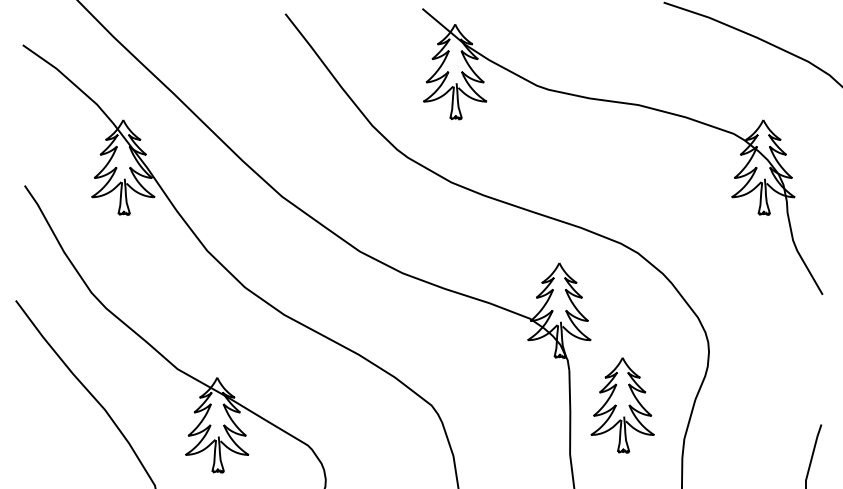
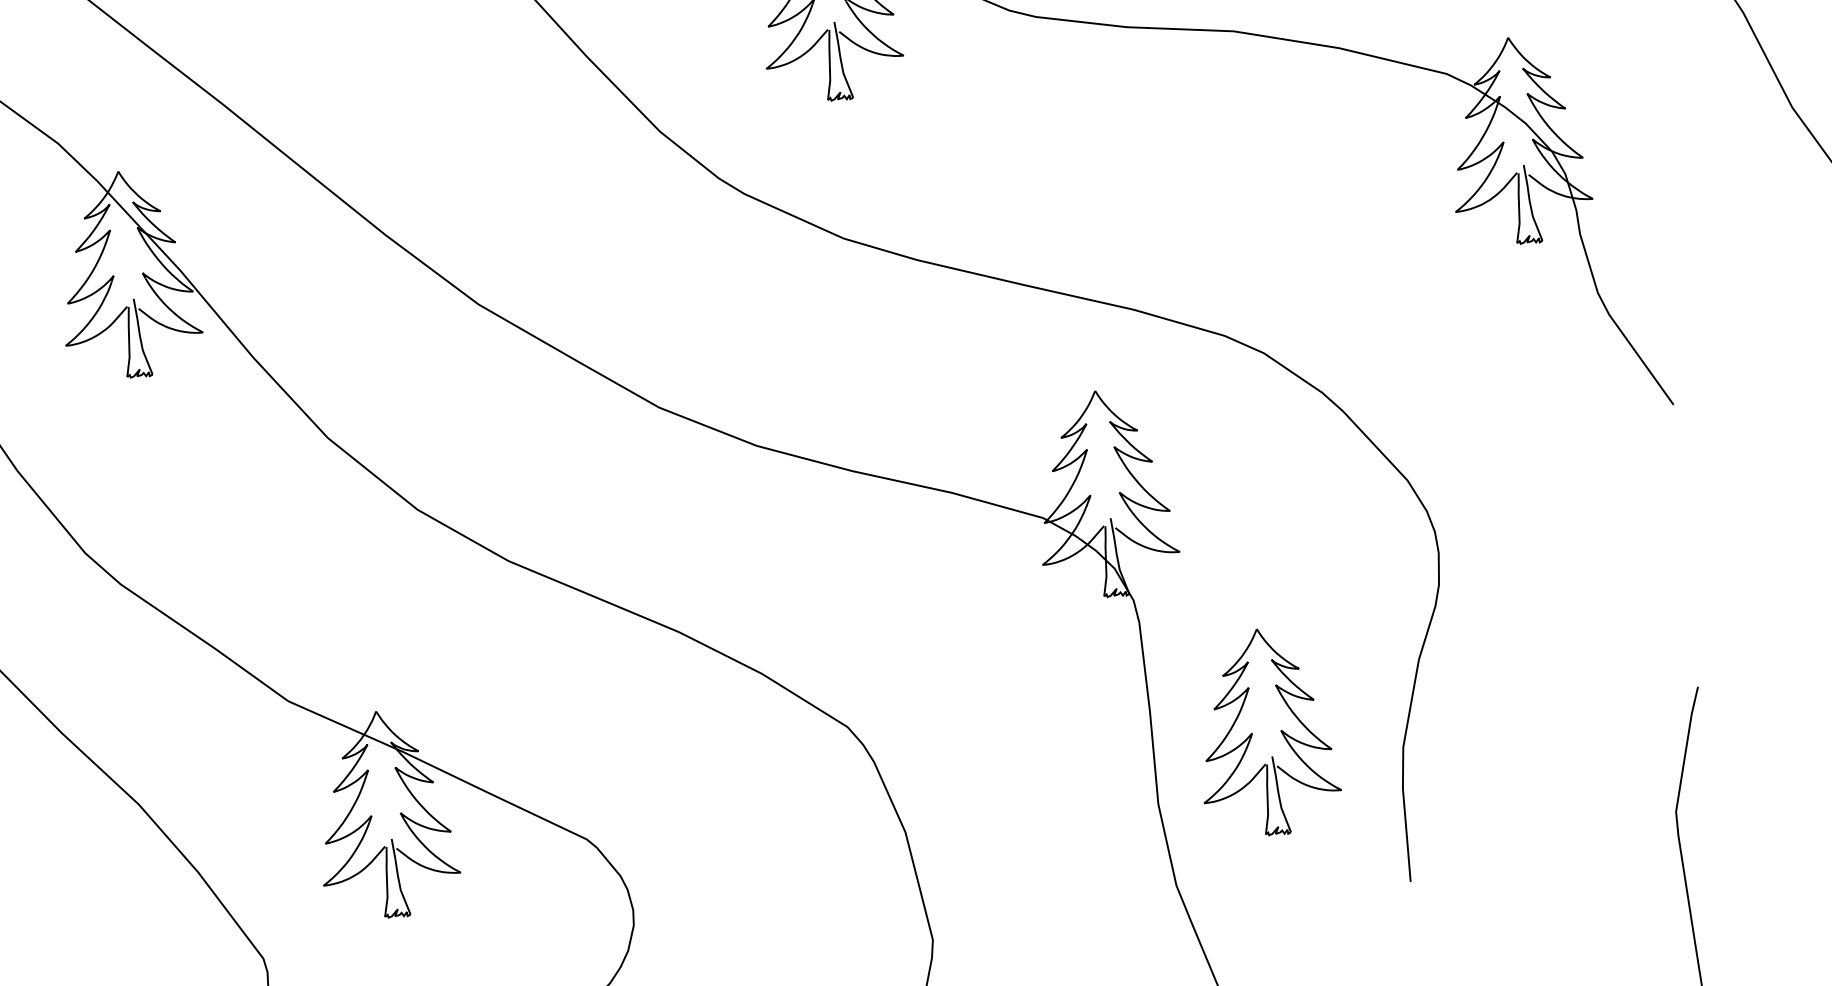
part: (622, 405) -> (1266, 732), moved

